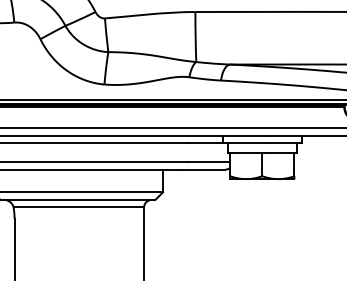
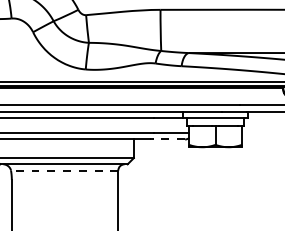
line: (203, 169) -> (167, 139), solid -> dashed
line: (78, 207) -> (64, 170), solid -> dashed

